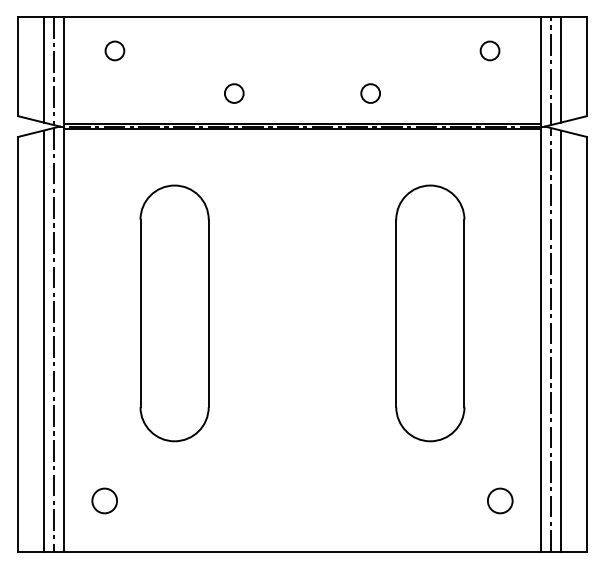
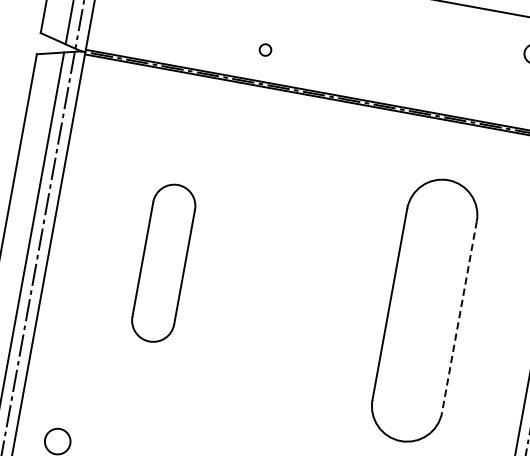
circle: (234, 93) -> (265, 50), size x0.6
circle: (370, 93) -> (404, 75), removed
part: (174, 313) -> (163, 263), size x0.6
line: (464, 313) -> (459, 317), solid -> dashed

